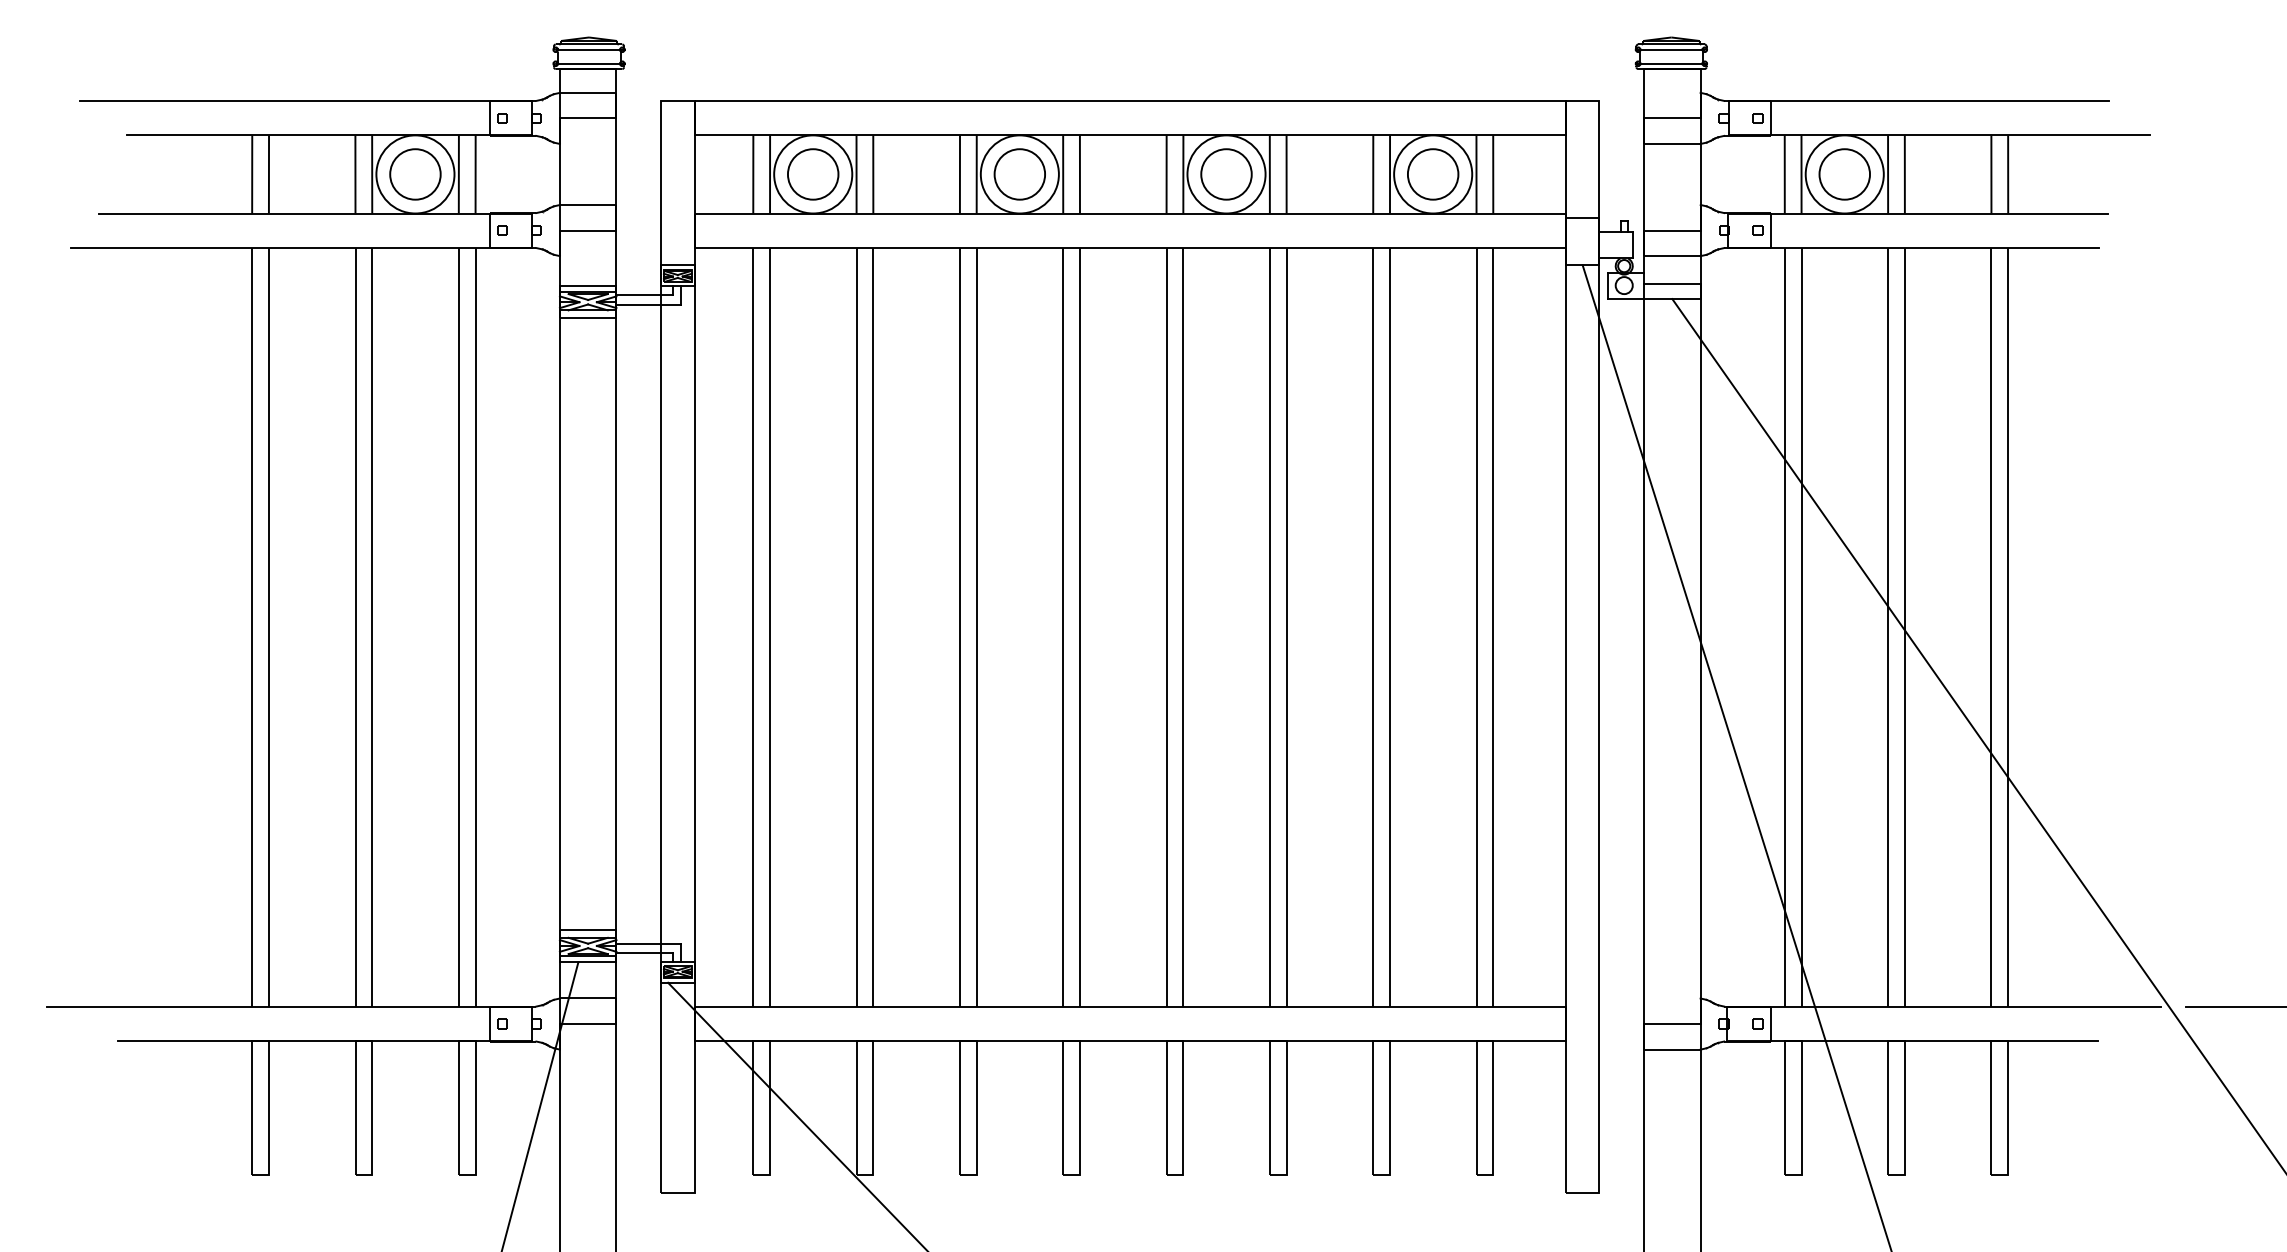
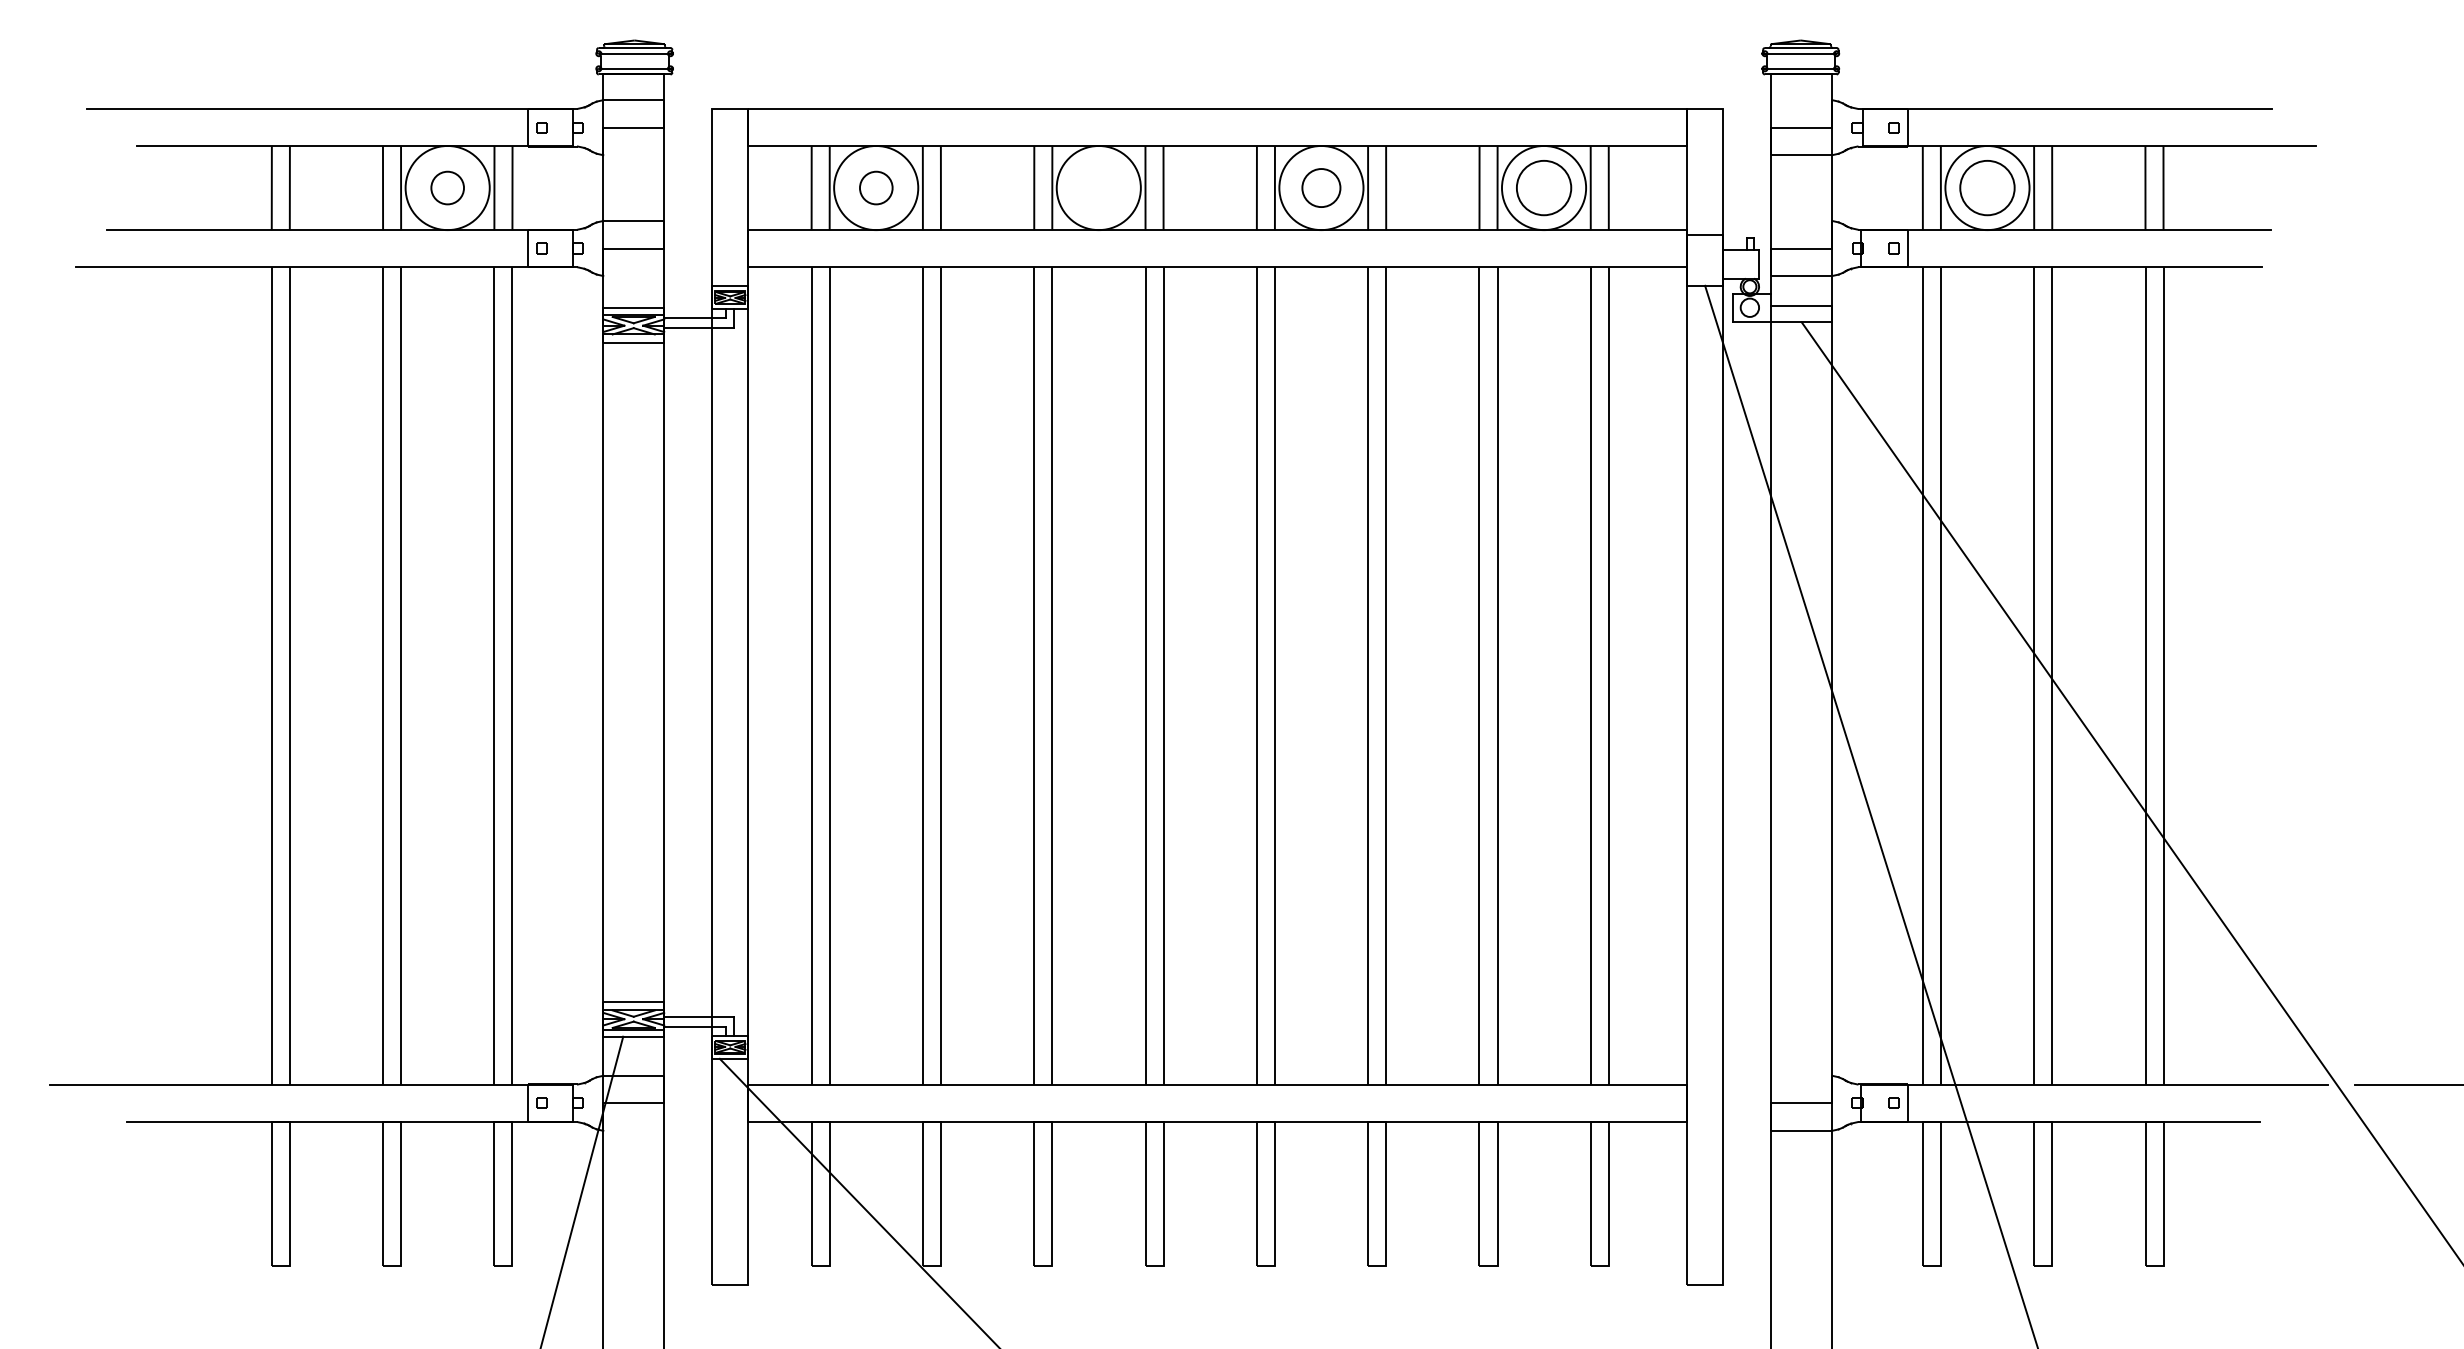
circle: (415, 174) -> (447, 188), size x0.6
circle: (813, 174) -> (876, 188), size x0.6
circle: (1019, 174) -> (1098, 188), removed
circle: (1226, 174) -> (1321, 188), size x0.7

